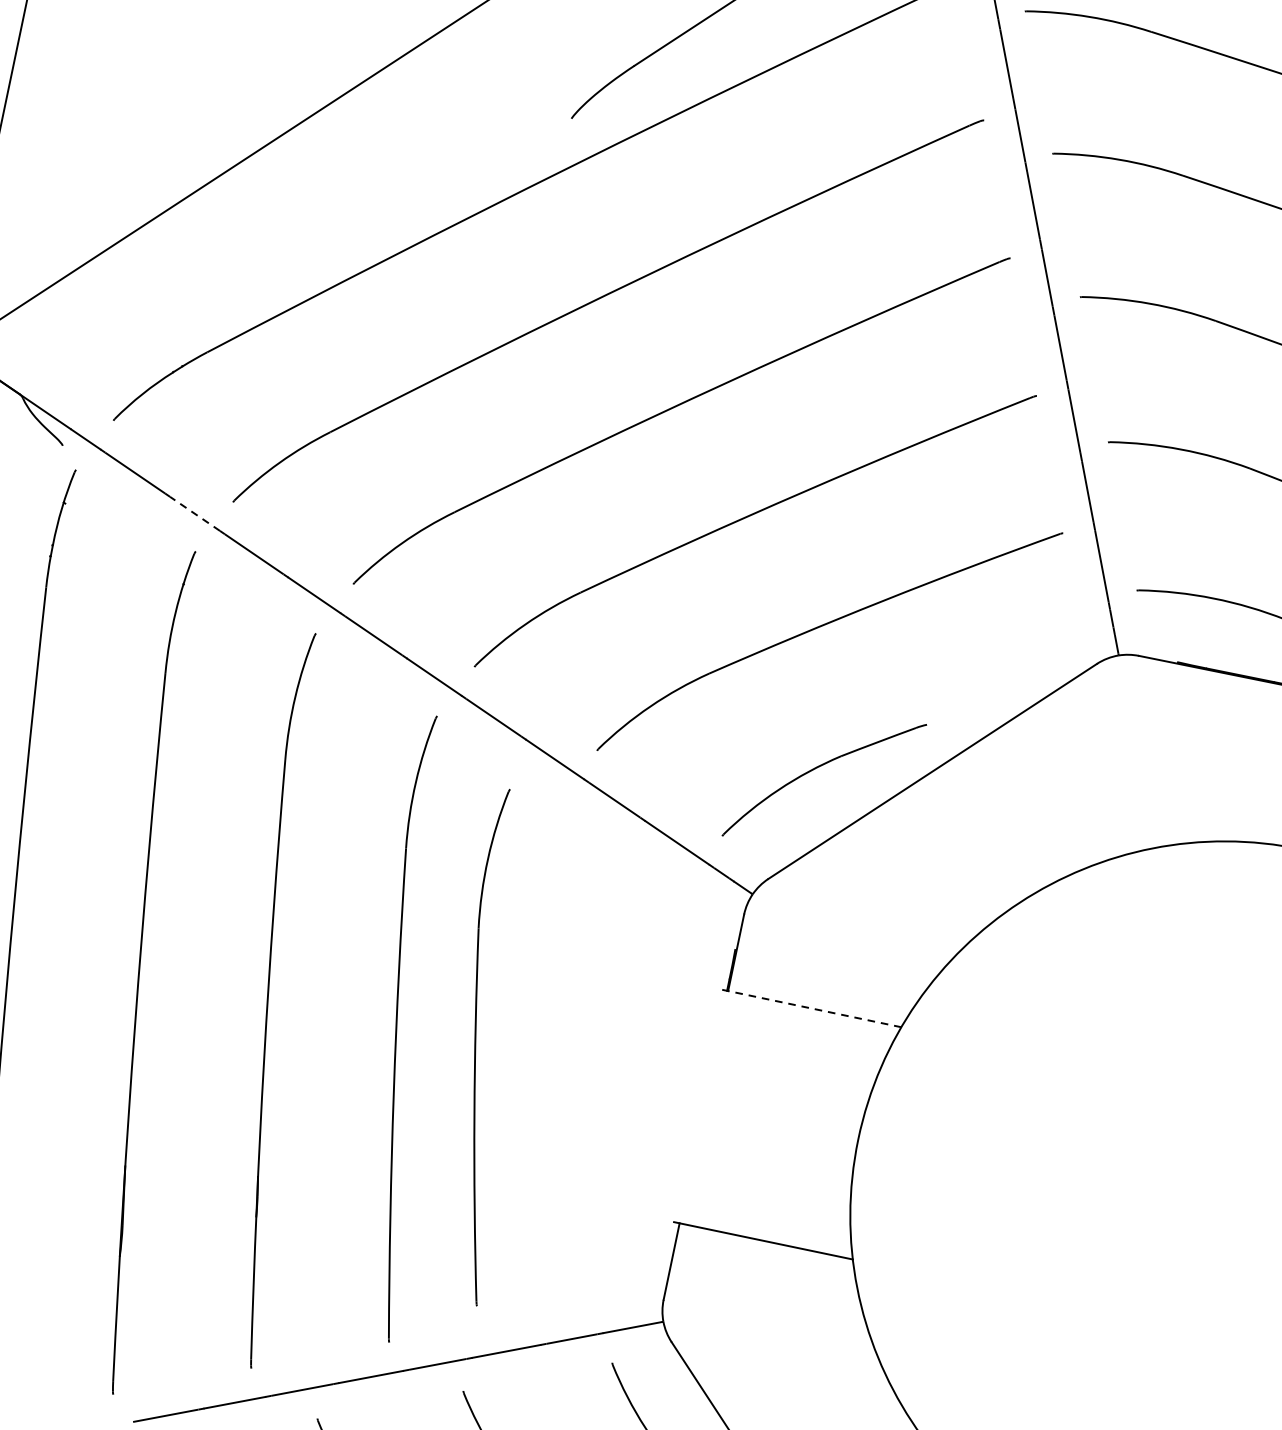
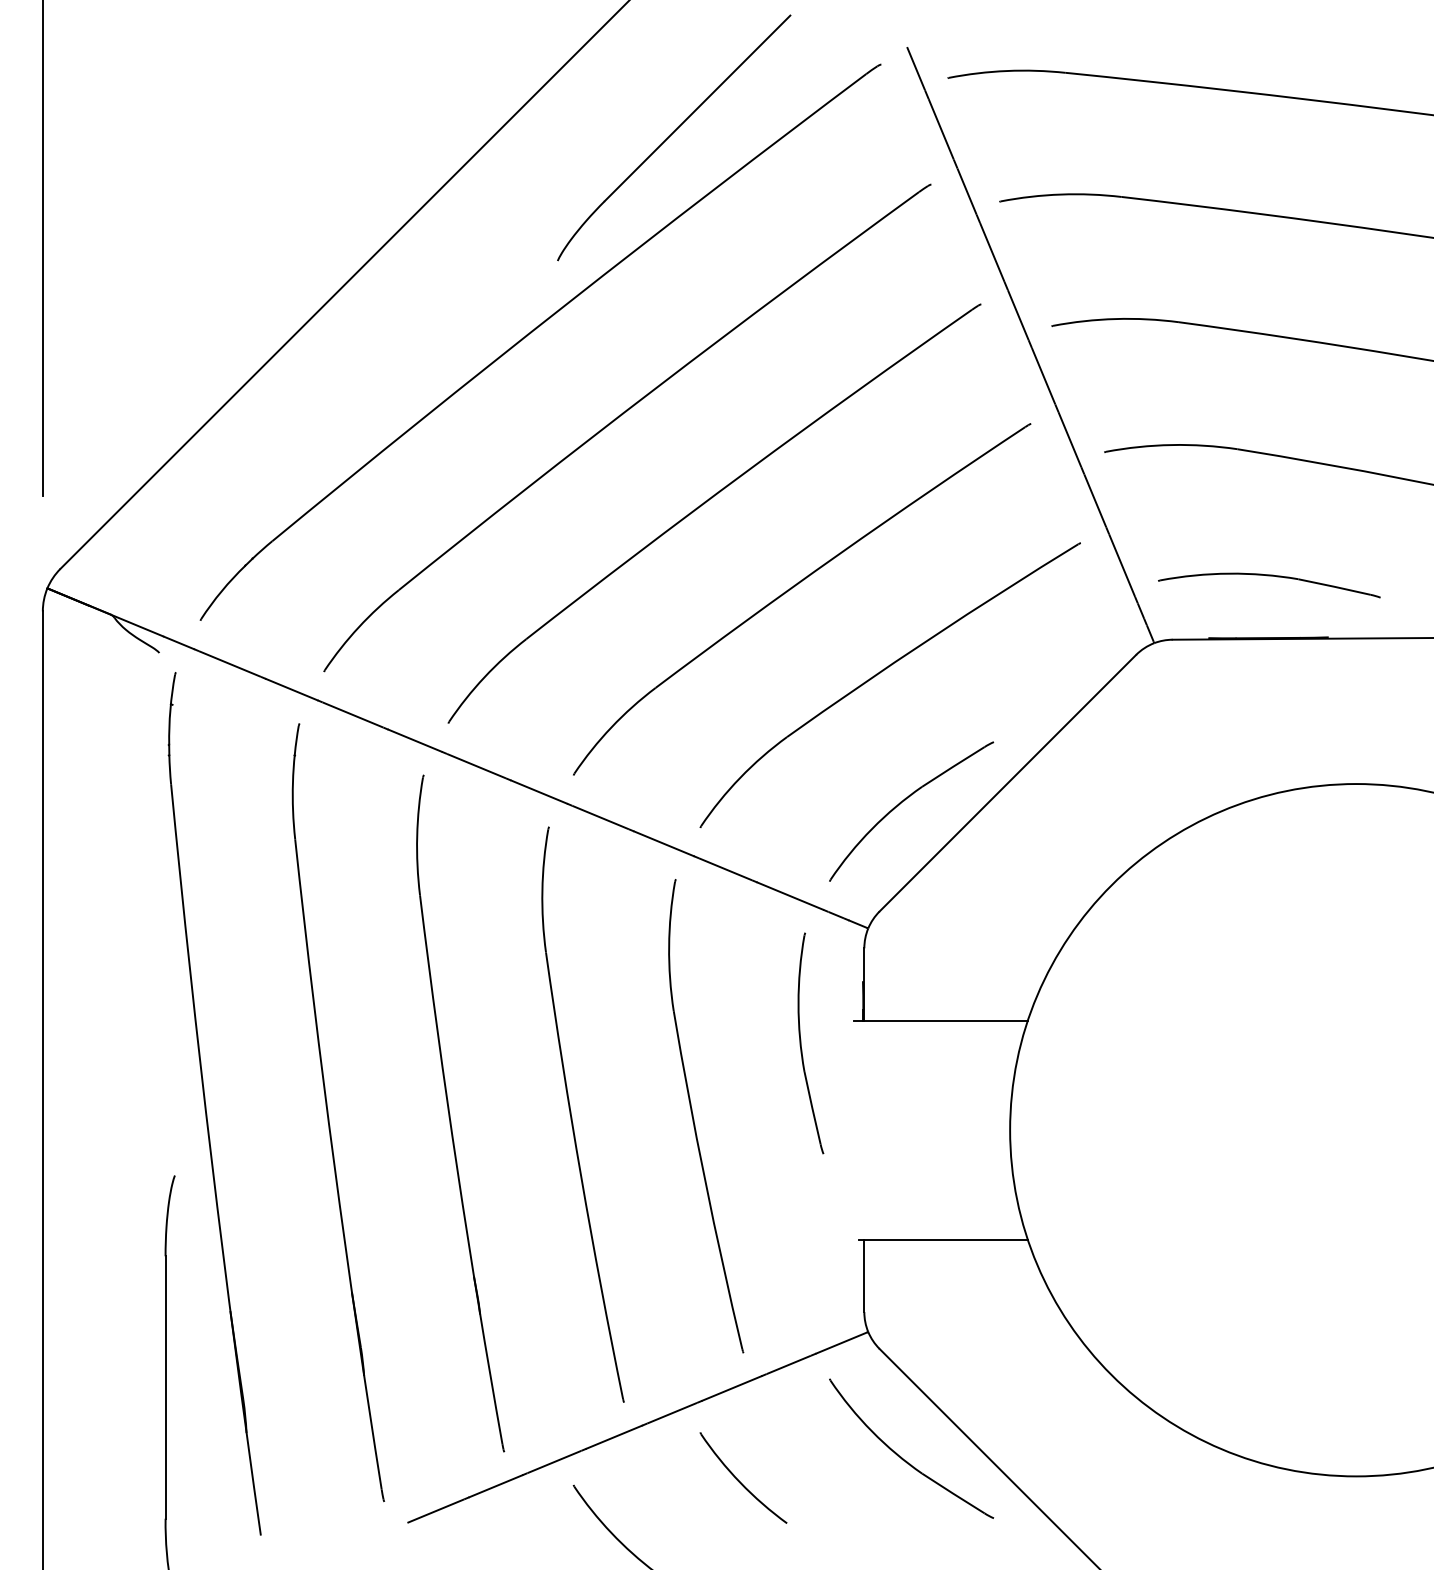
line: (194, 513) -> (291, 689), dashed -> solid
part: (656, 1001) -> (801, 1043), added
line: (809, 1008) -> (941, 1020), dashed -> solid
part: (476, 1047) -> (694, 1119), moved

